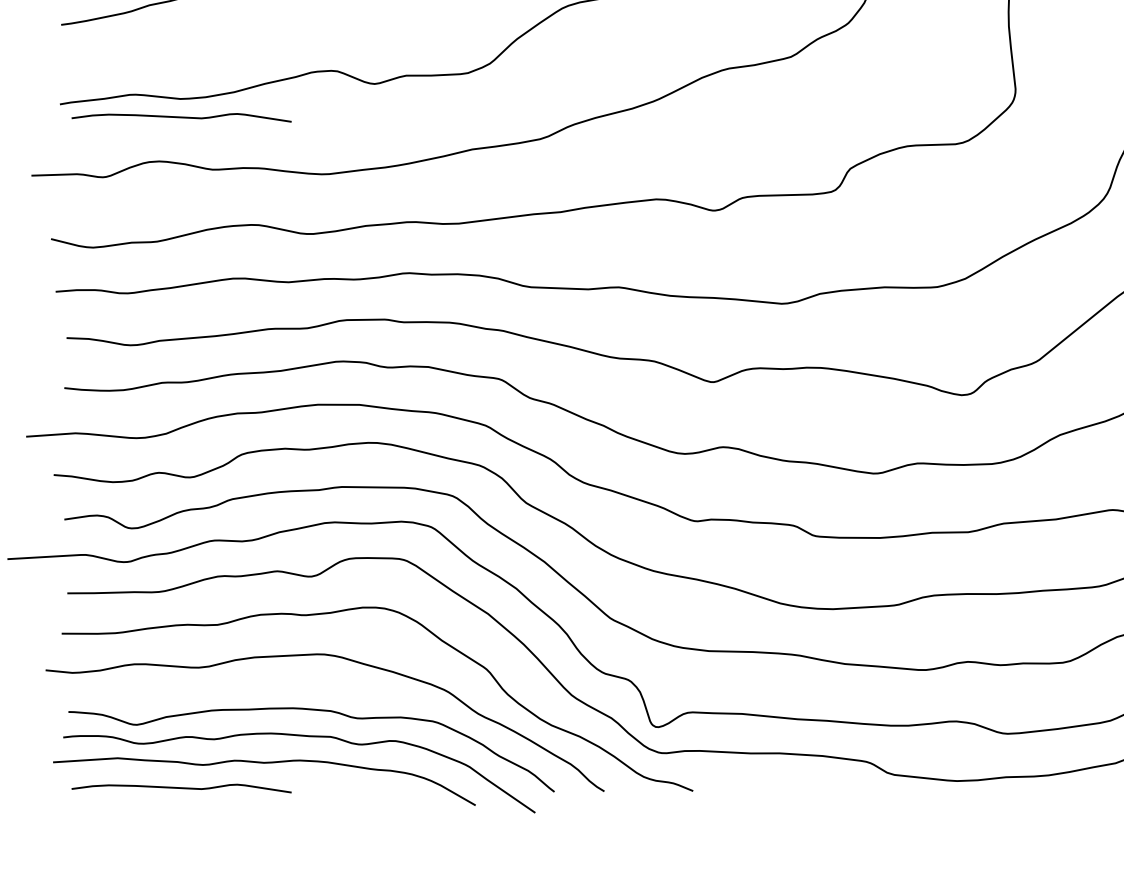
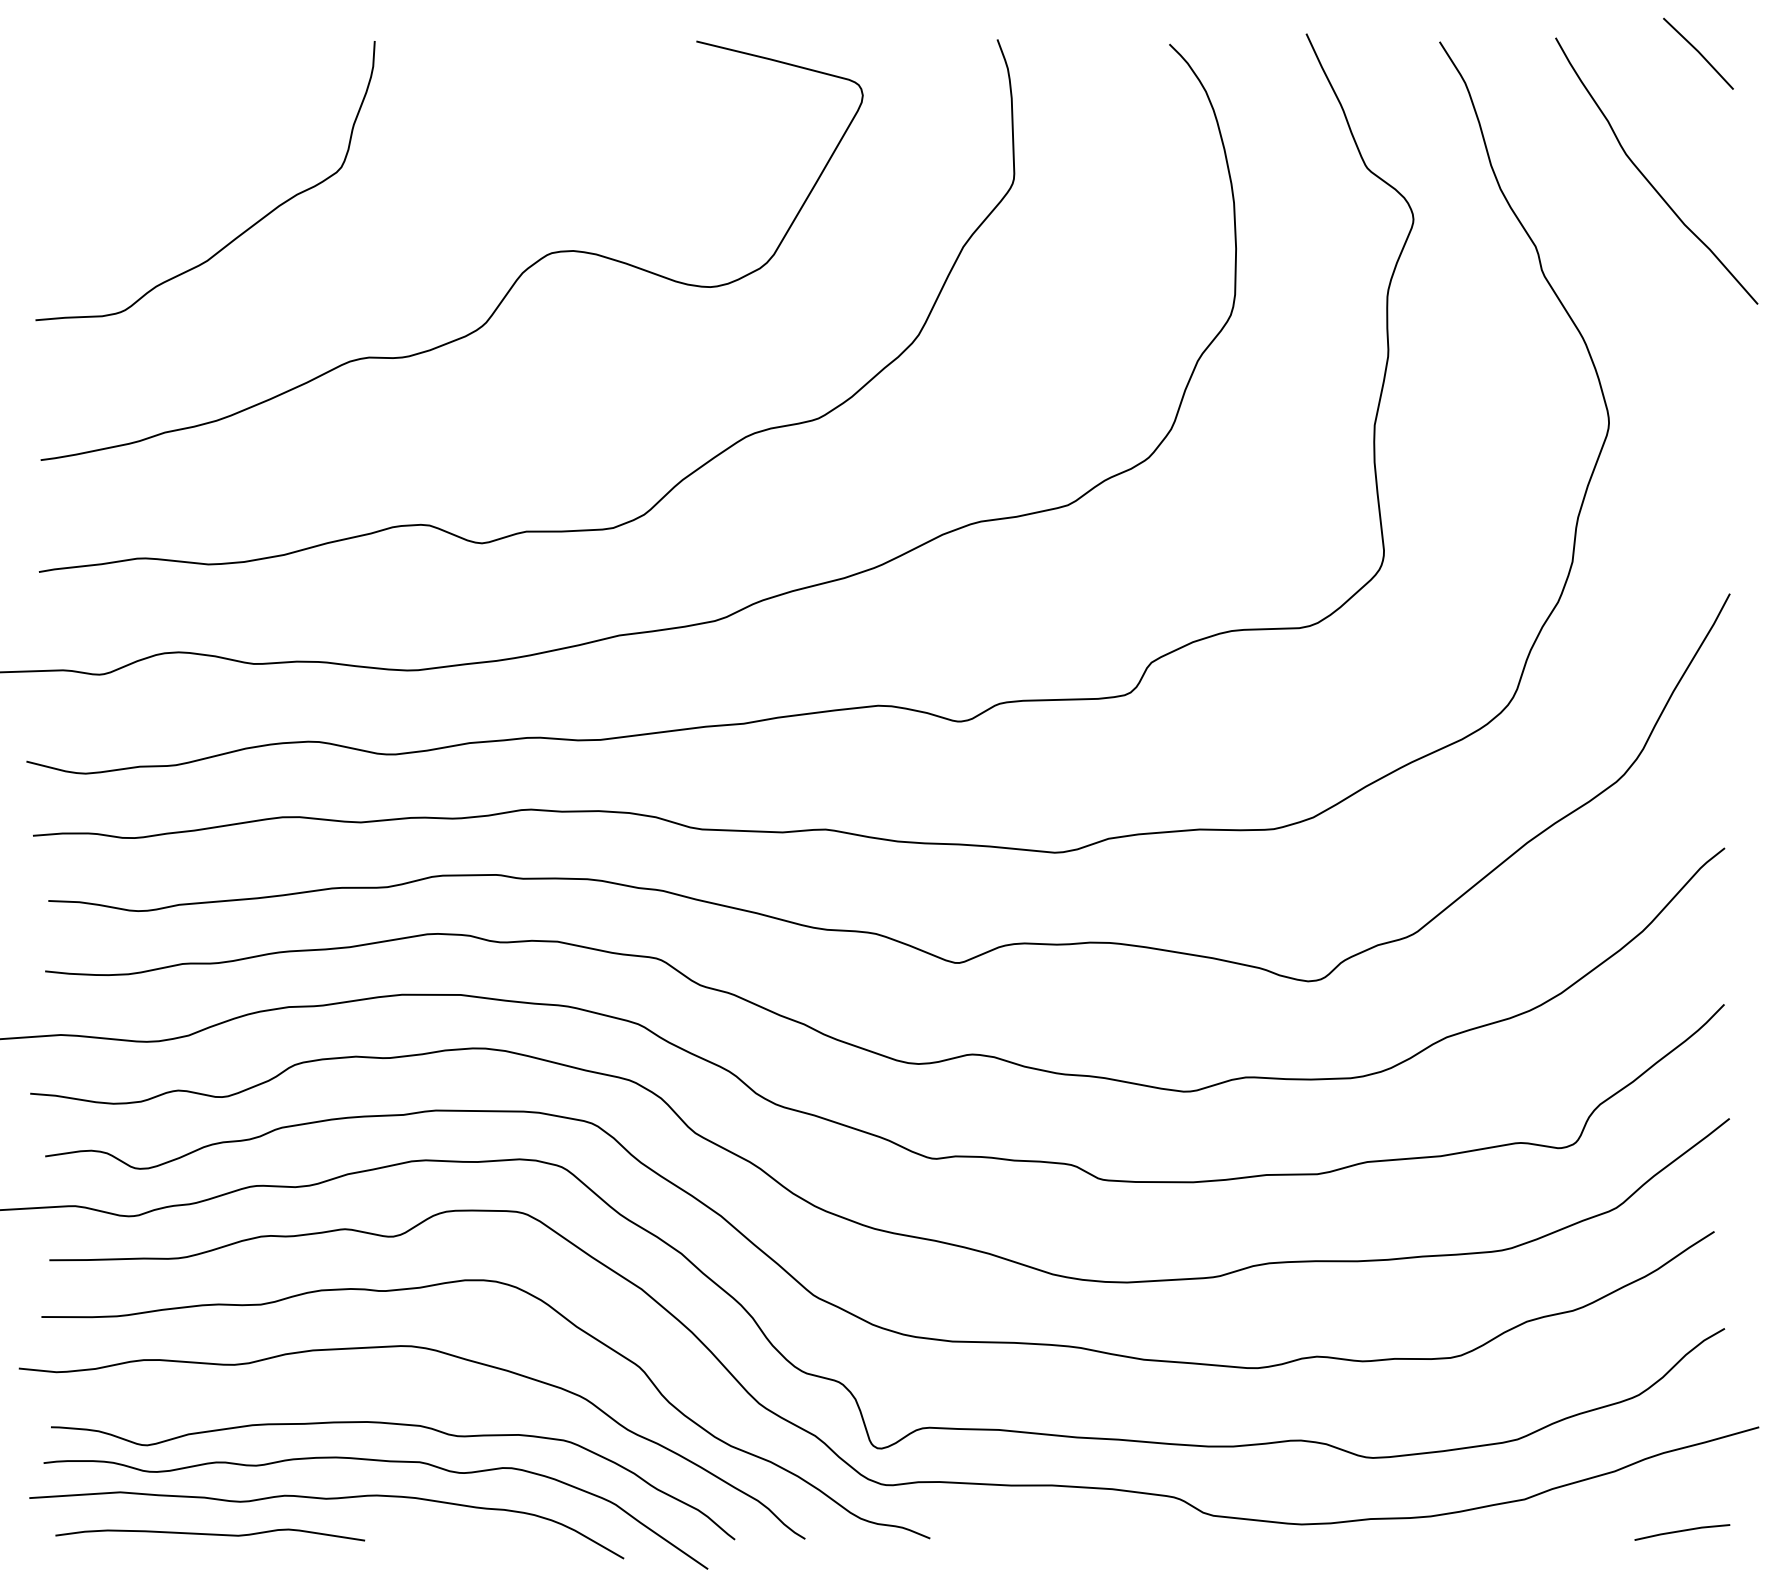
curve: (181, 117) -> (210, 590), removed

